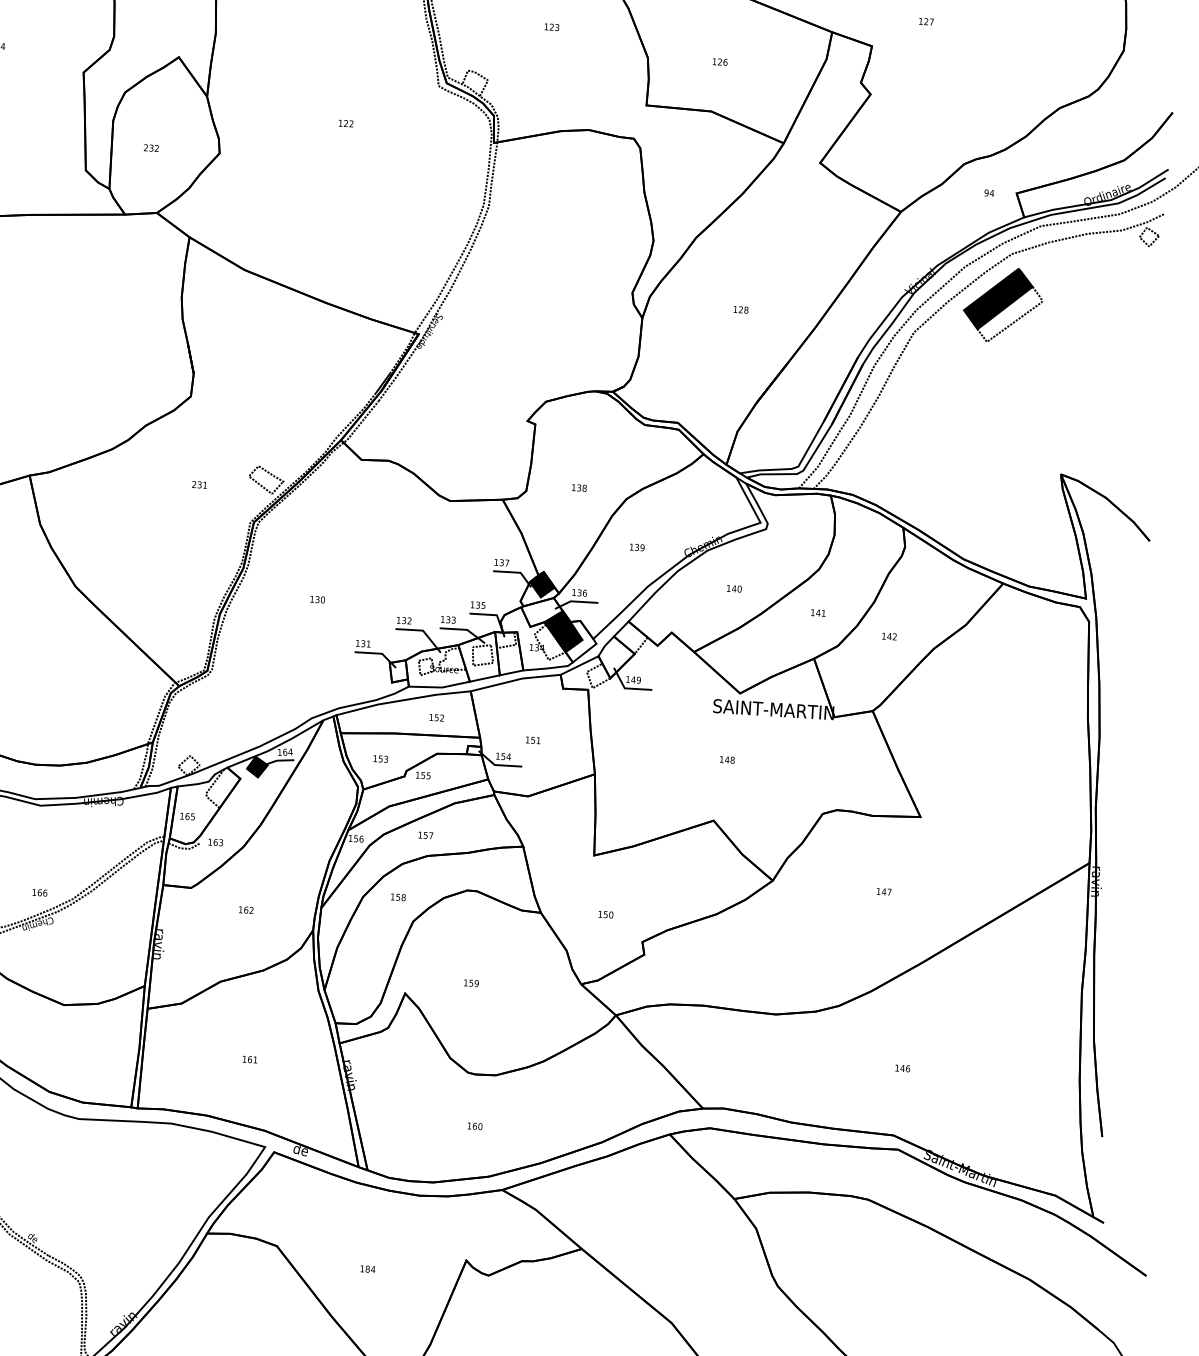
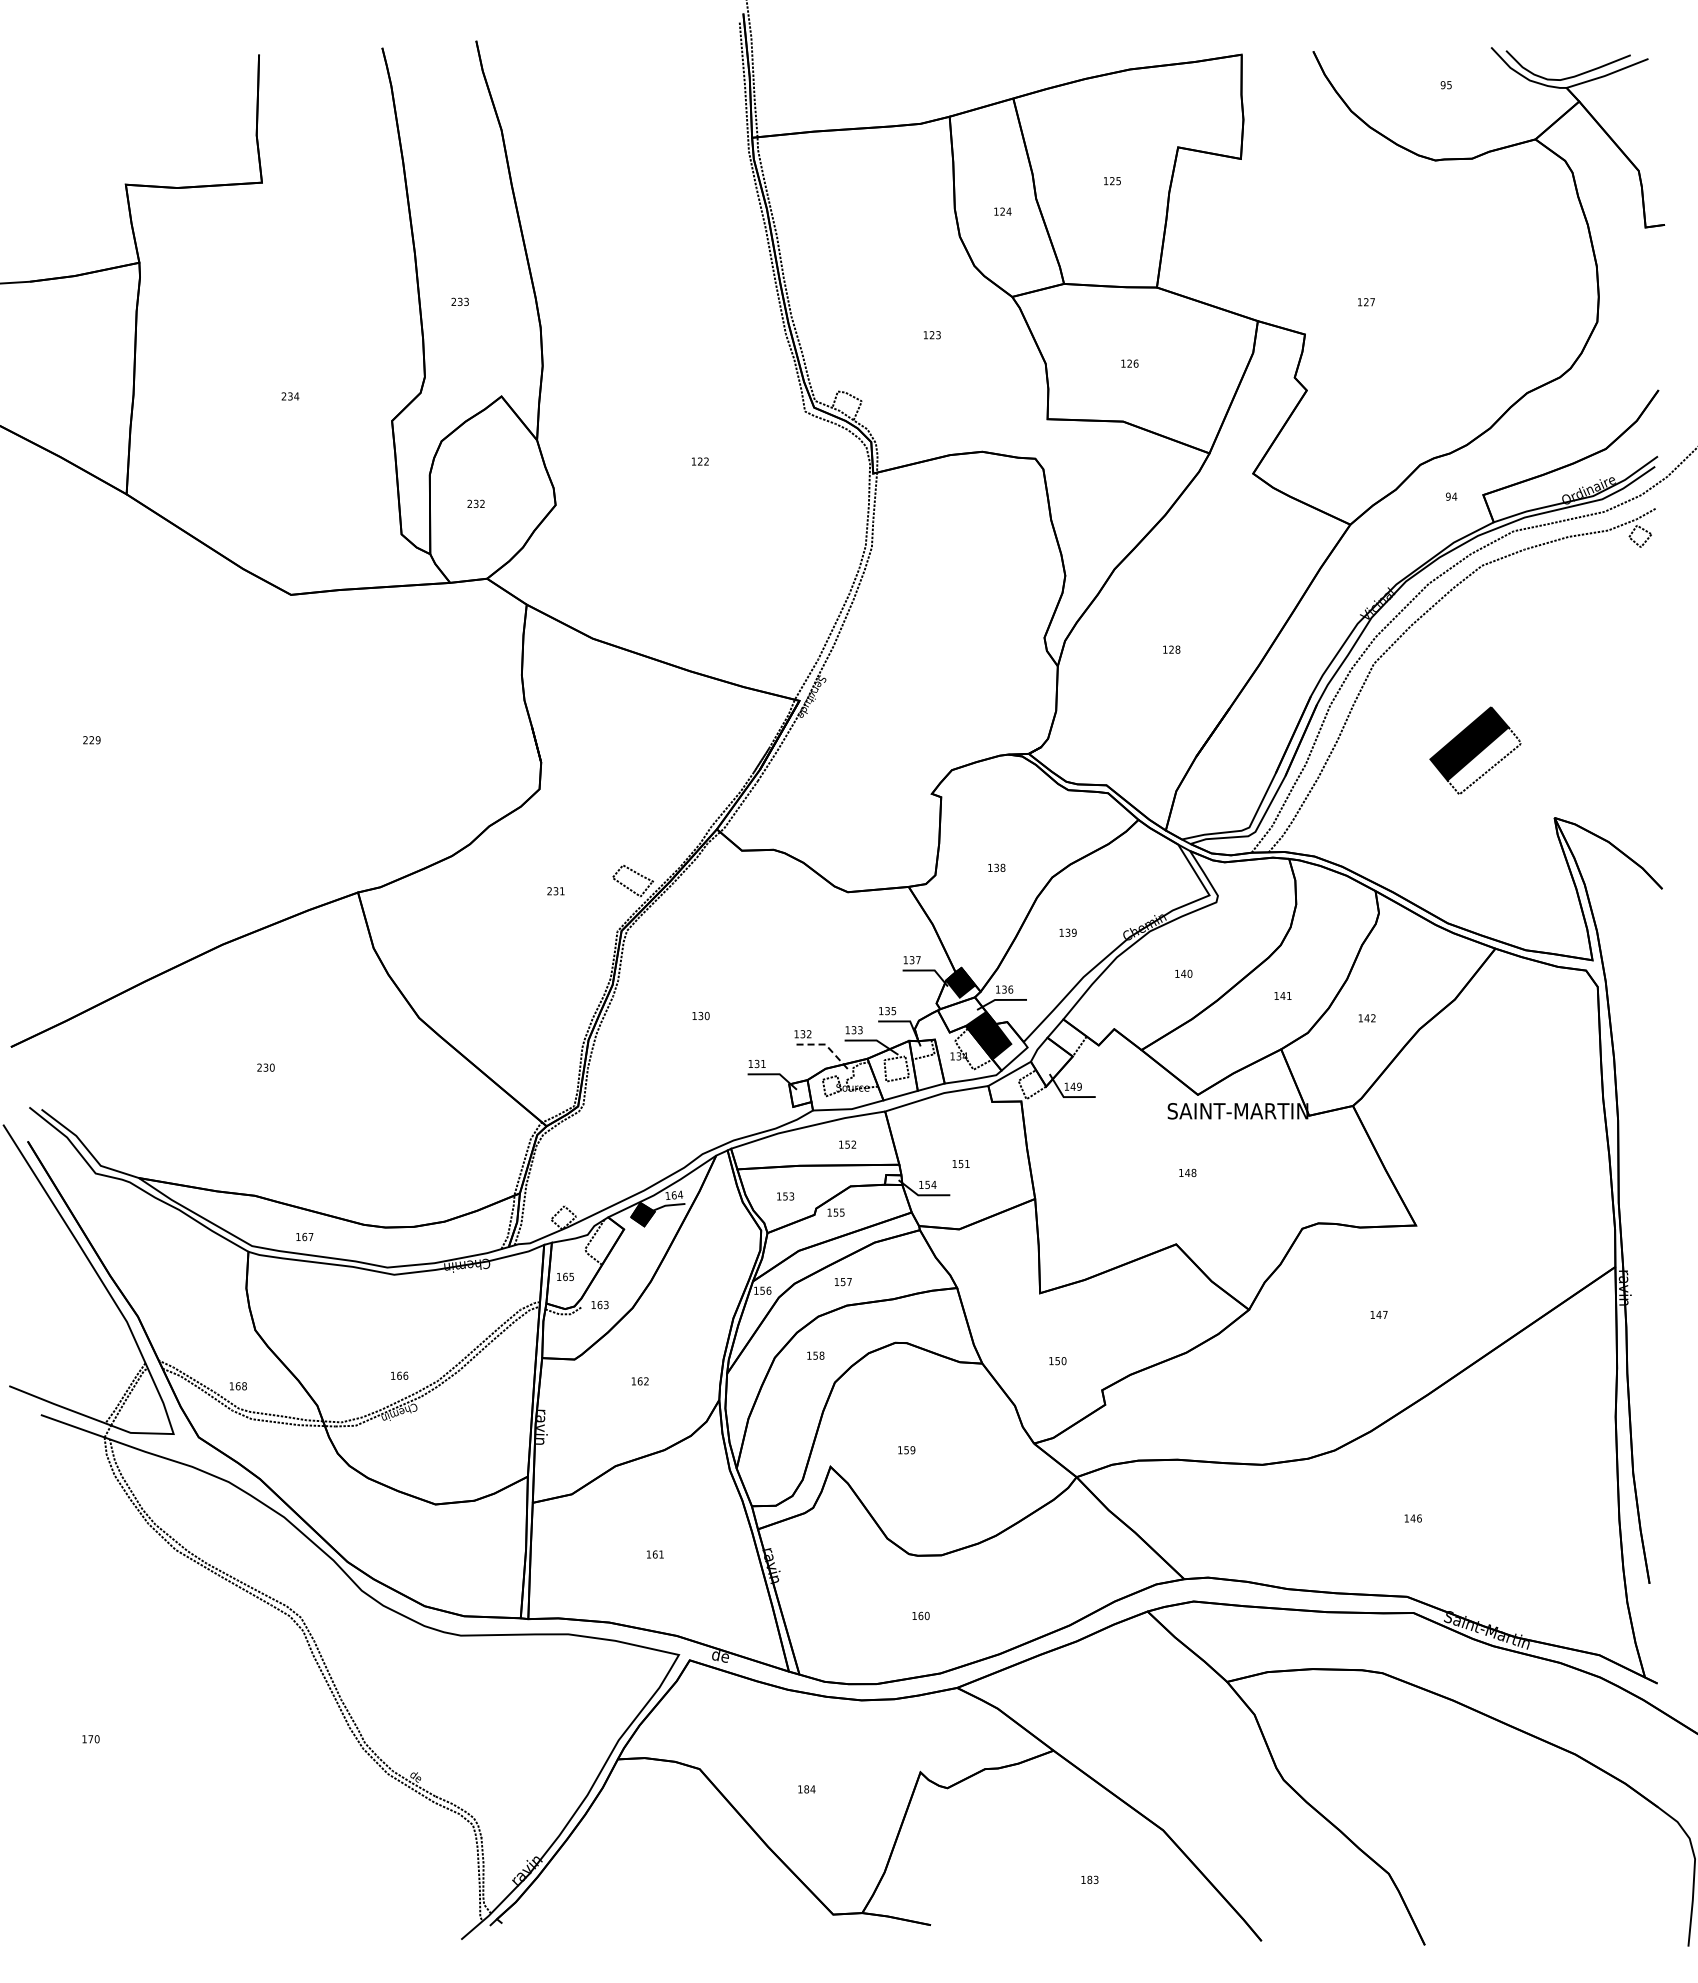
part: (1003, 305) -> (1475, 750), moved
line: (423, 630) -> (825, 1044), solid -> dashed

